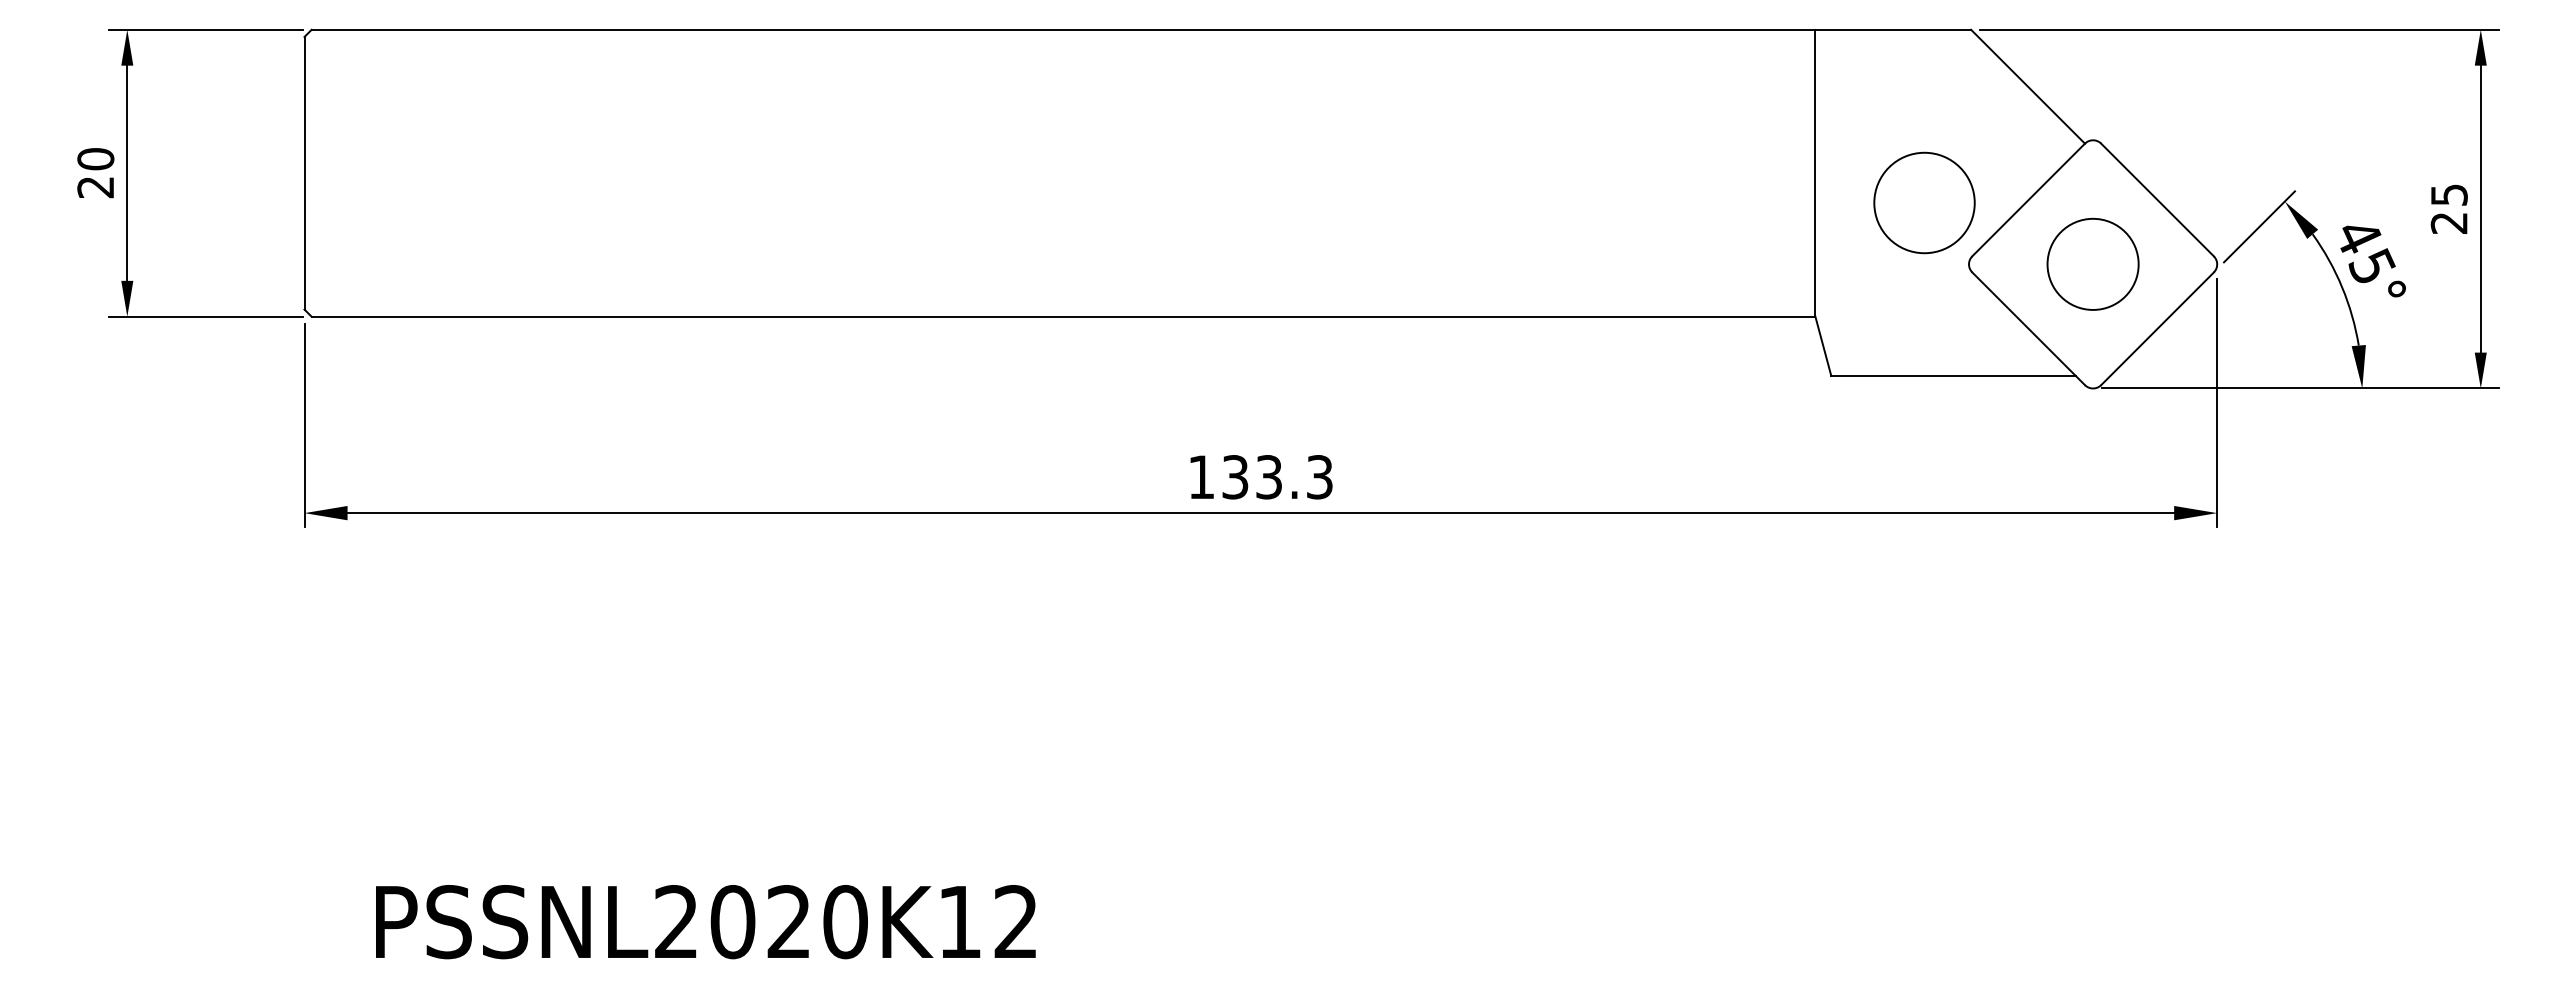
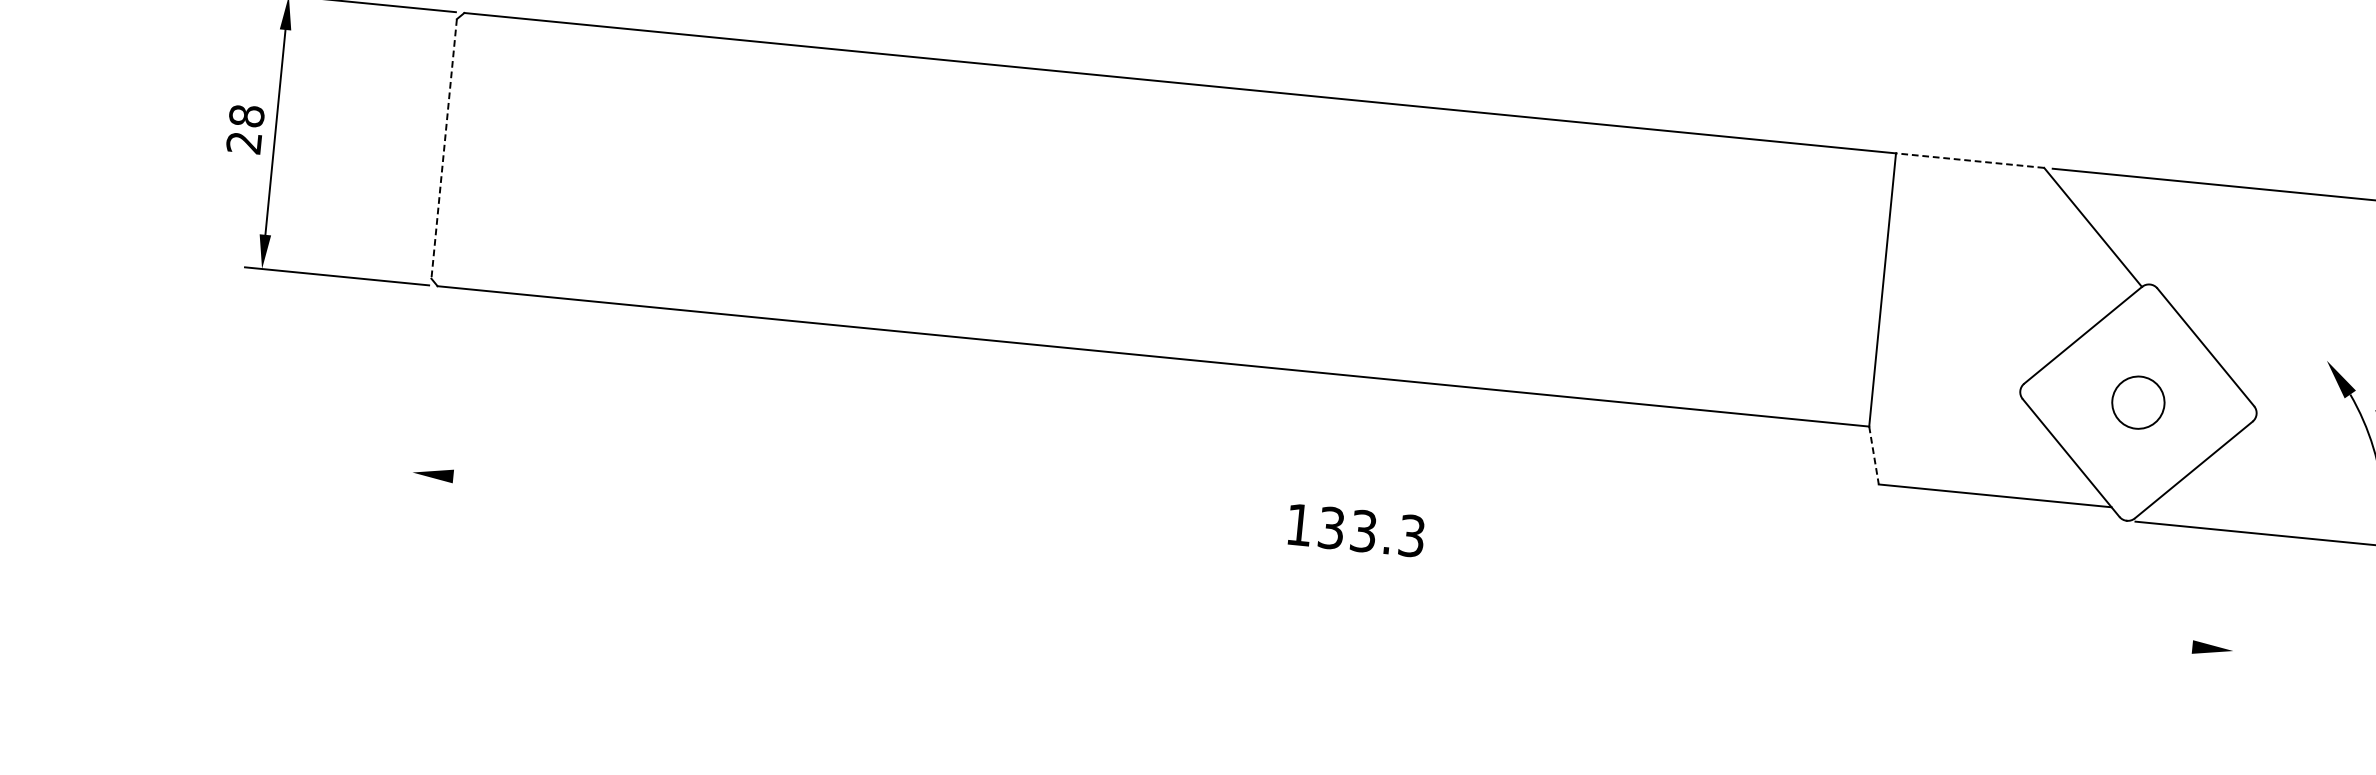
line: (1893, 29) -> (1970, 160), solid -> dashed
text: (95, 159) -> (246, 116), 20 -> 28
line: (304, 173) -> (444, 149), solid -> dashed
circle: (1924, 202) -> (1983, 327), removed
line: (2258, 226) -> (2299, 382), removed
circle: (2092, 264) -> (2137, 402), size x0.6
line: (1823, 346) -> (1874, 455), solid -> dashed
line: (2217, 402) -> (2243, 545), removed
line: (304, 425) -> (420, 389), removed
text: (1261, 477) -> (1356, 530), moved
line: (1260, 513) -> (1322, 562), removed

